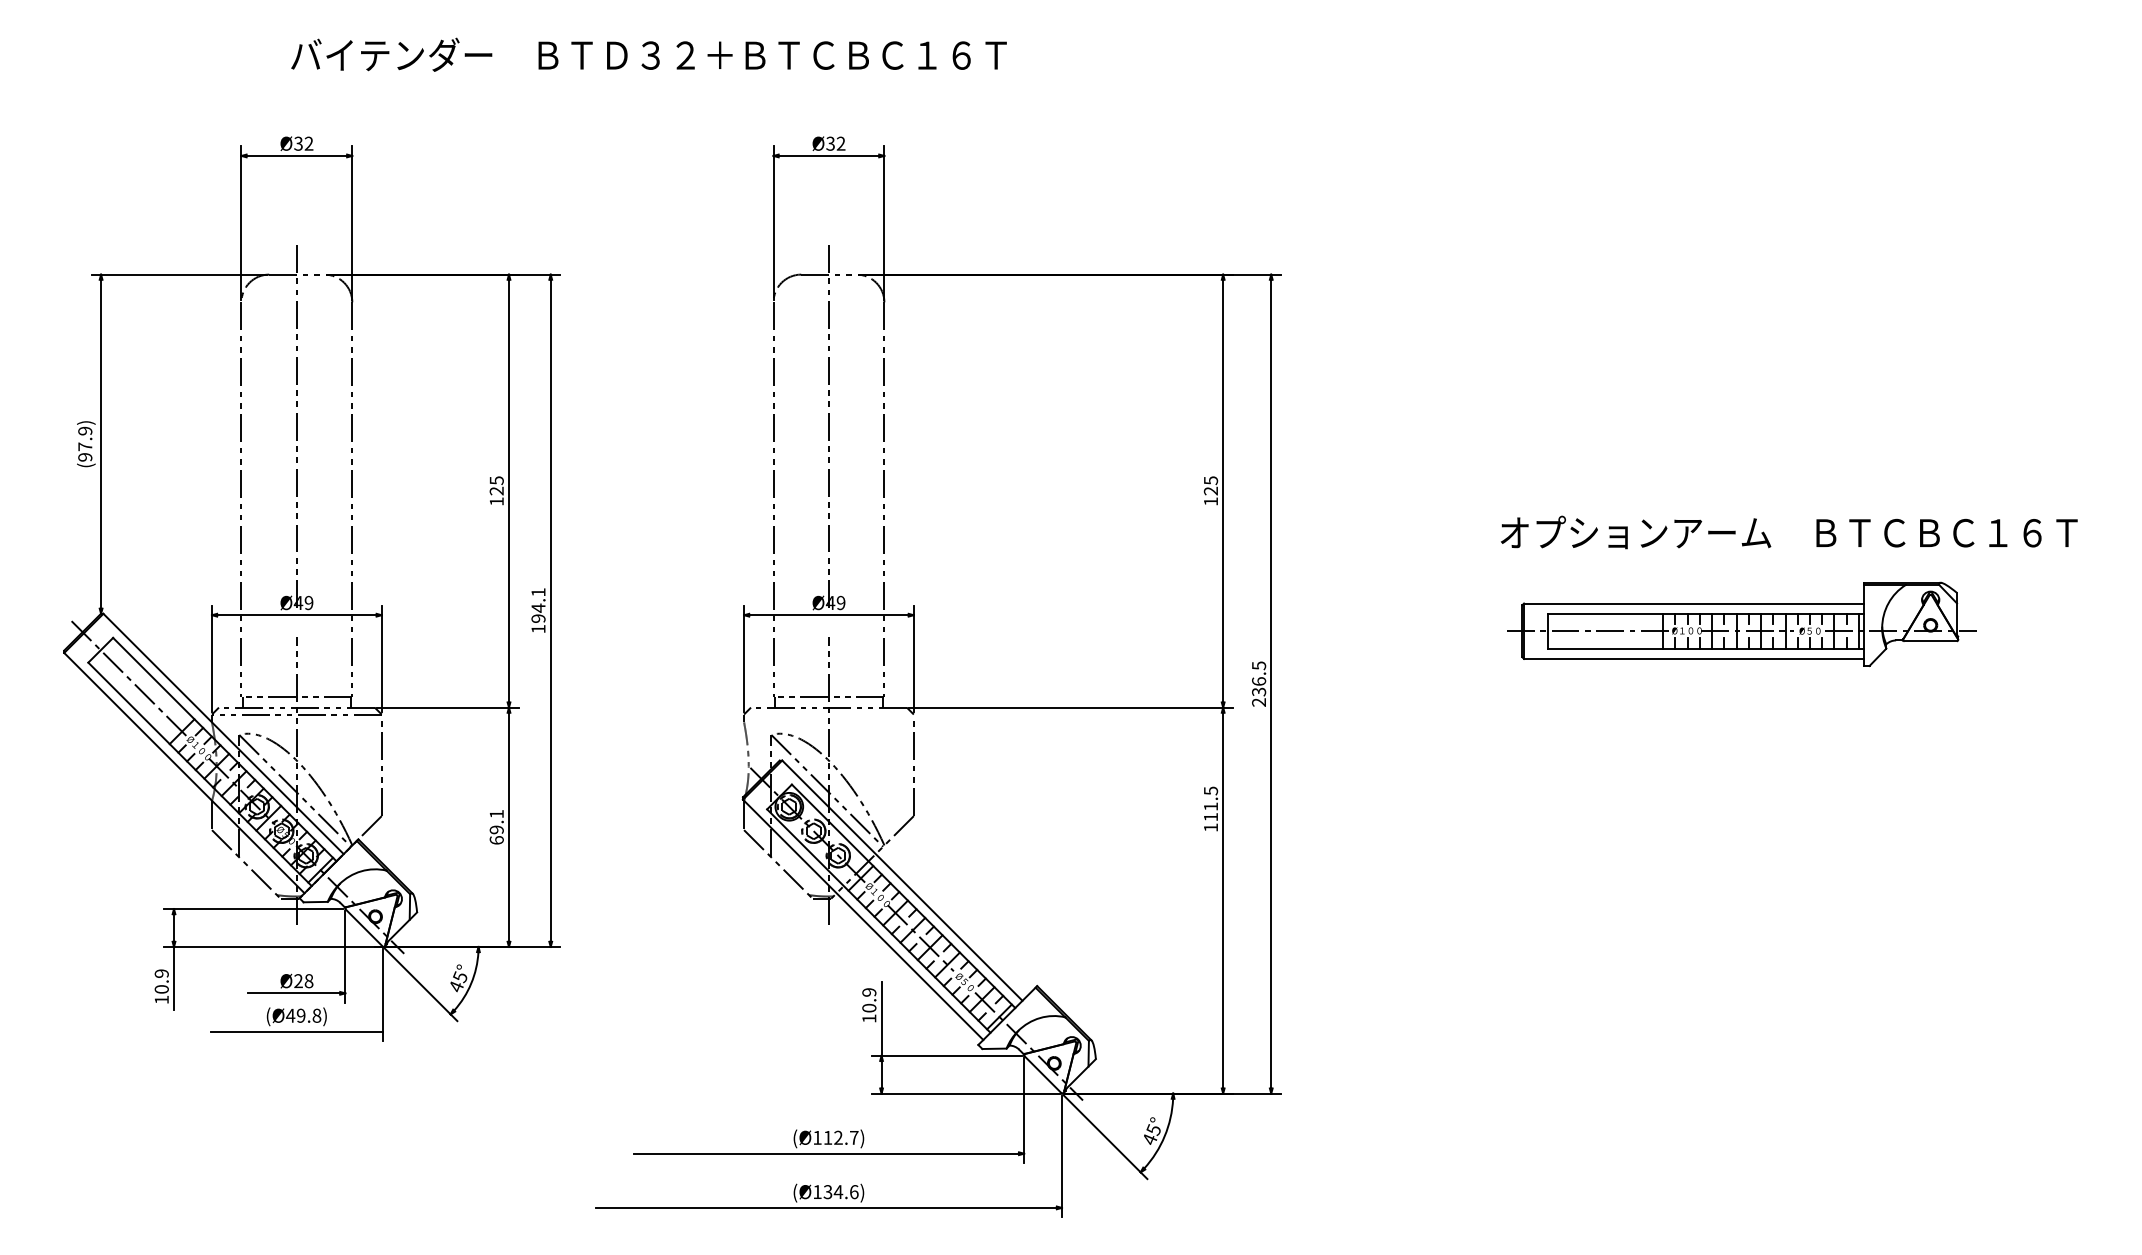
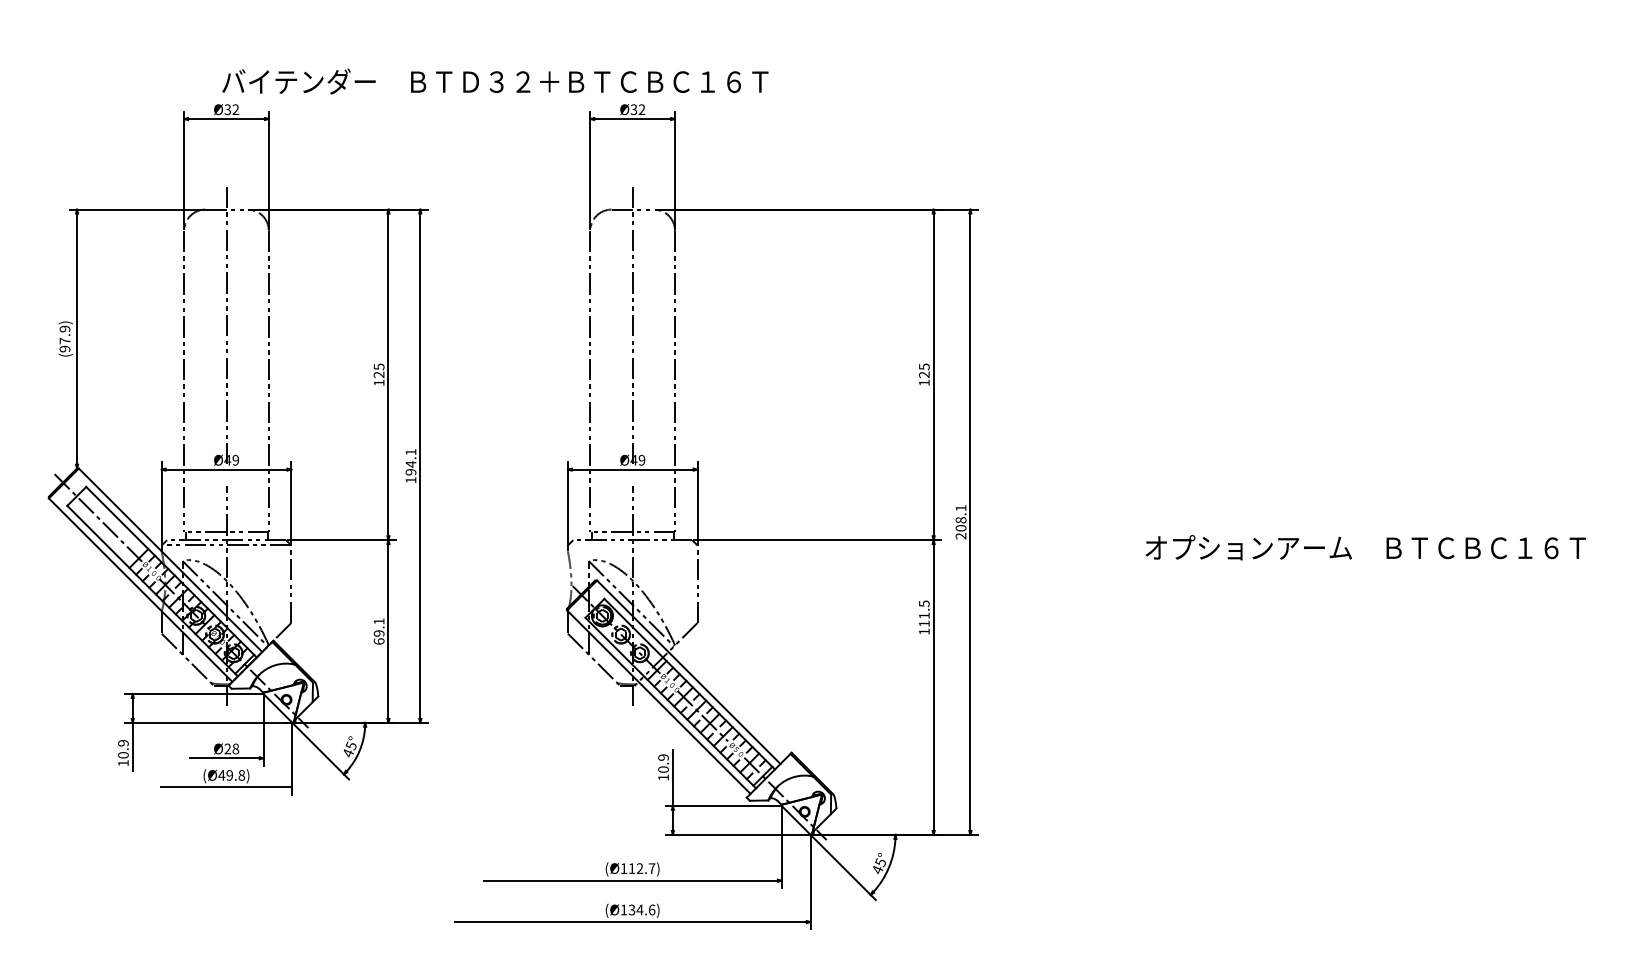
text: (648, 54) -> (494, 81), moved
text: (1789, 532) -> (1366, 547), moved
part: (1741, 623) -> (1329, 475), removed
text: (1259, 678) -> (961, 517), 236.5 -> 208.1

